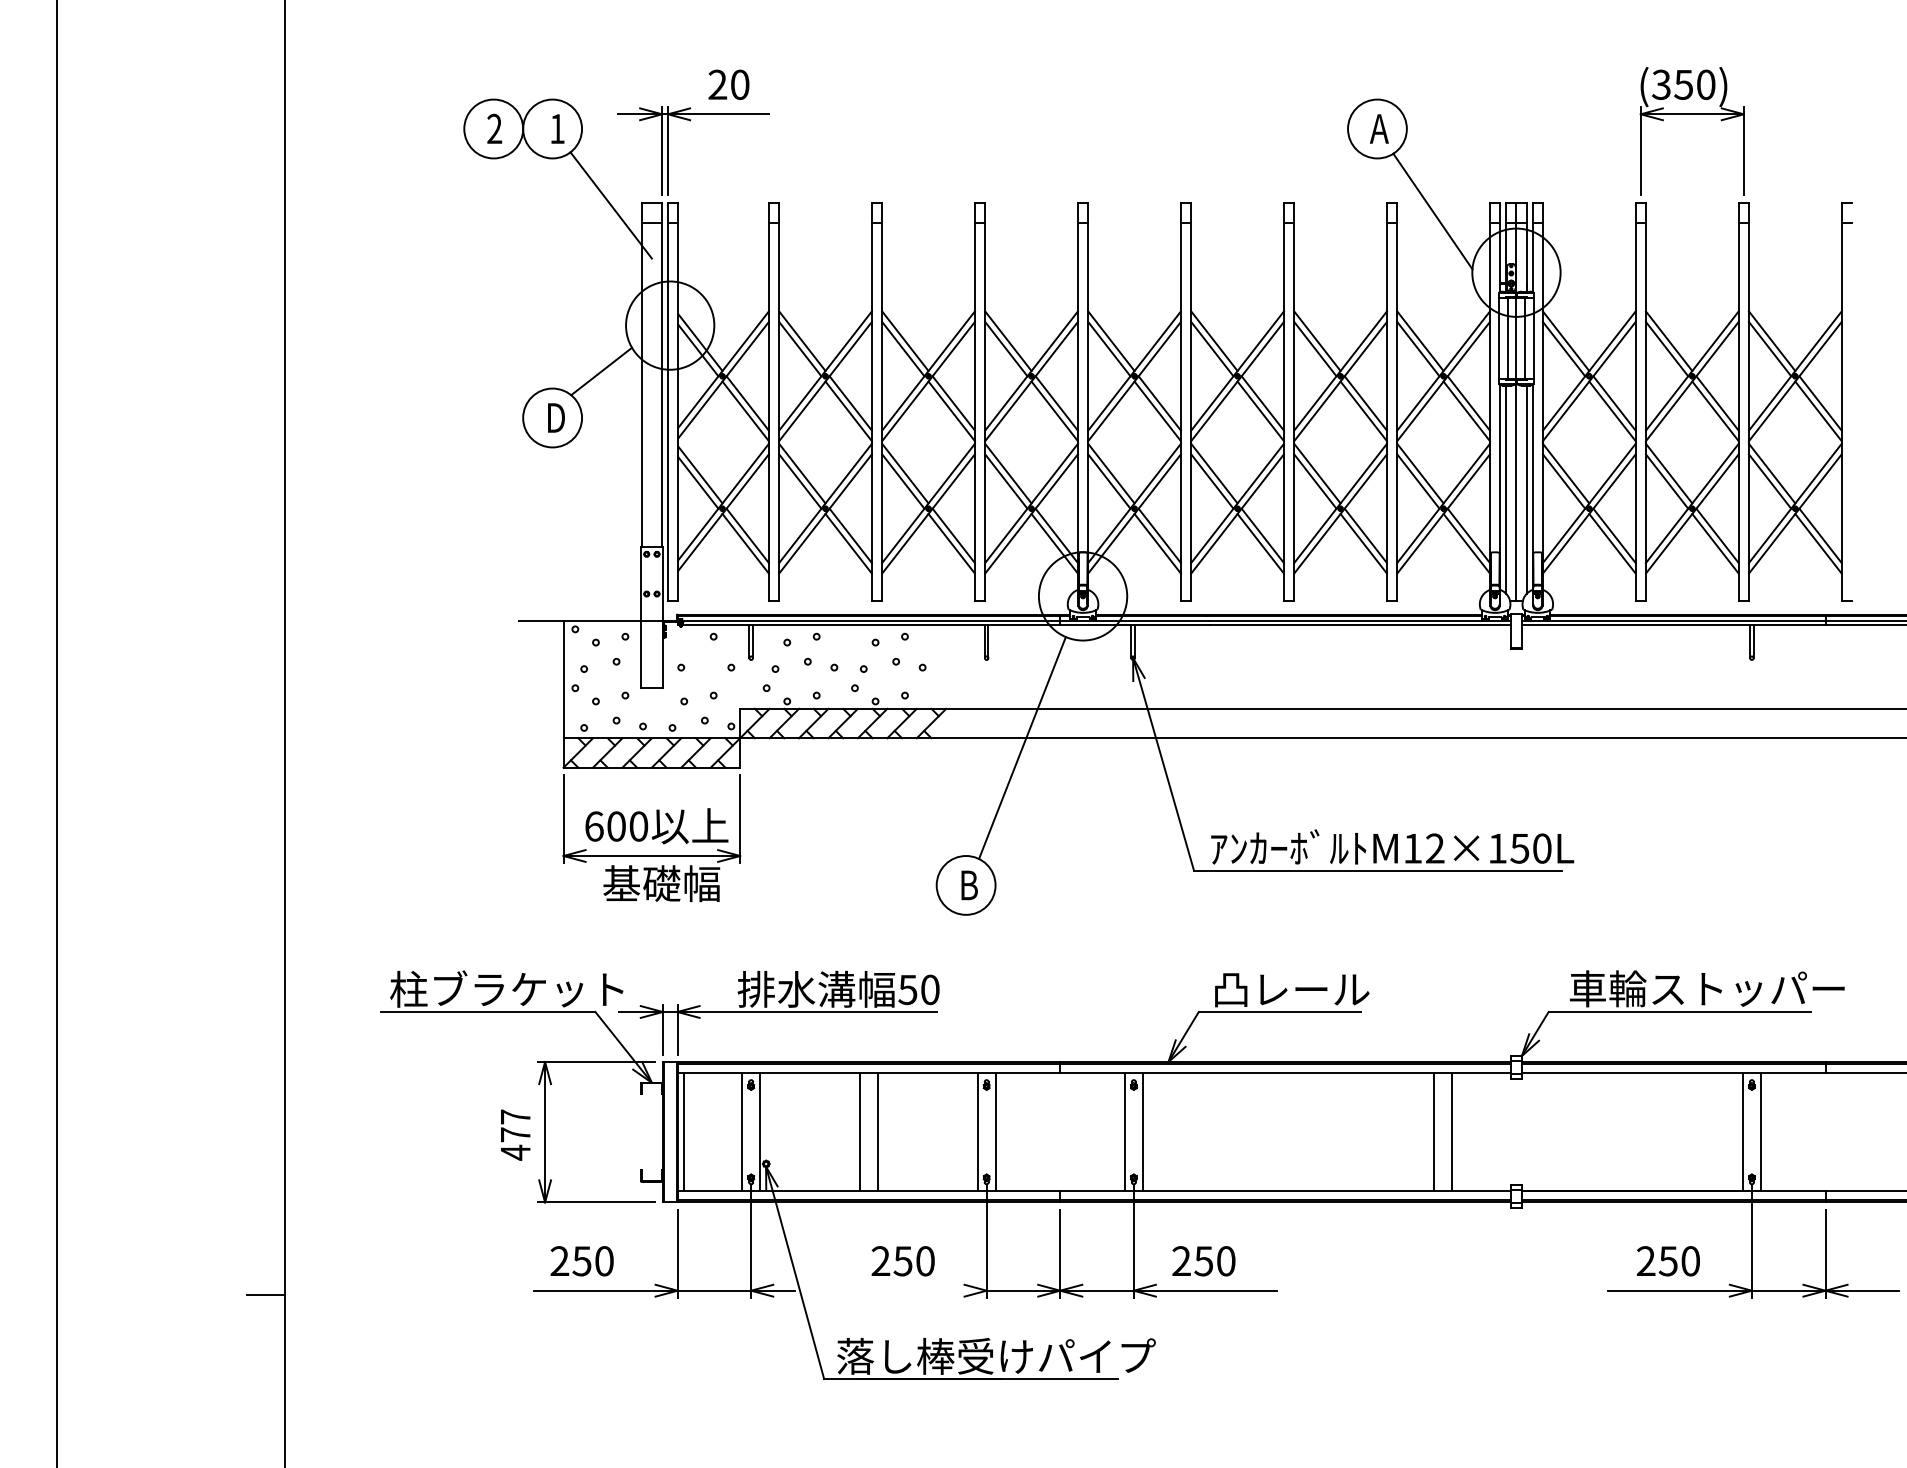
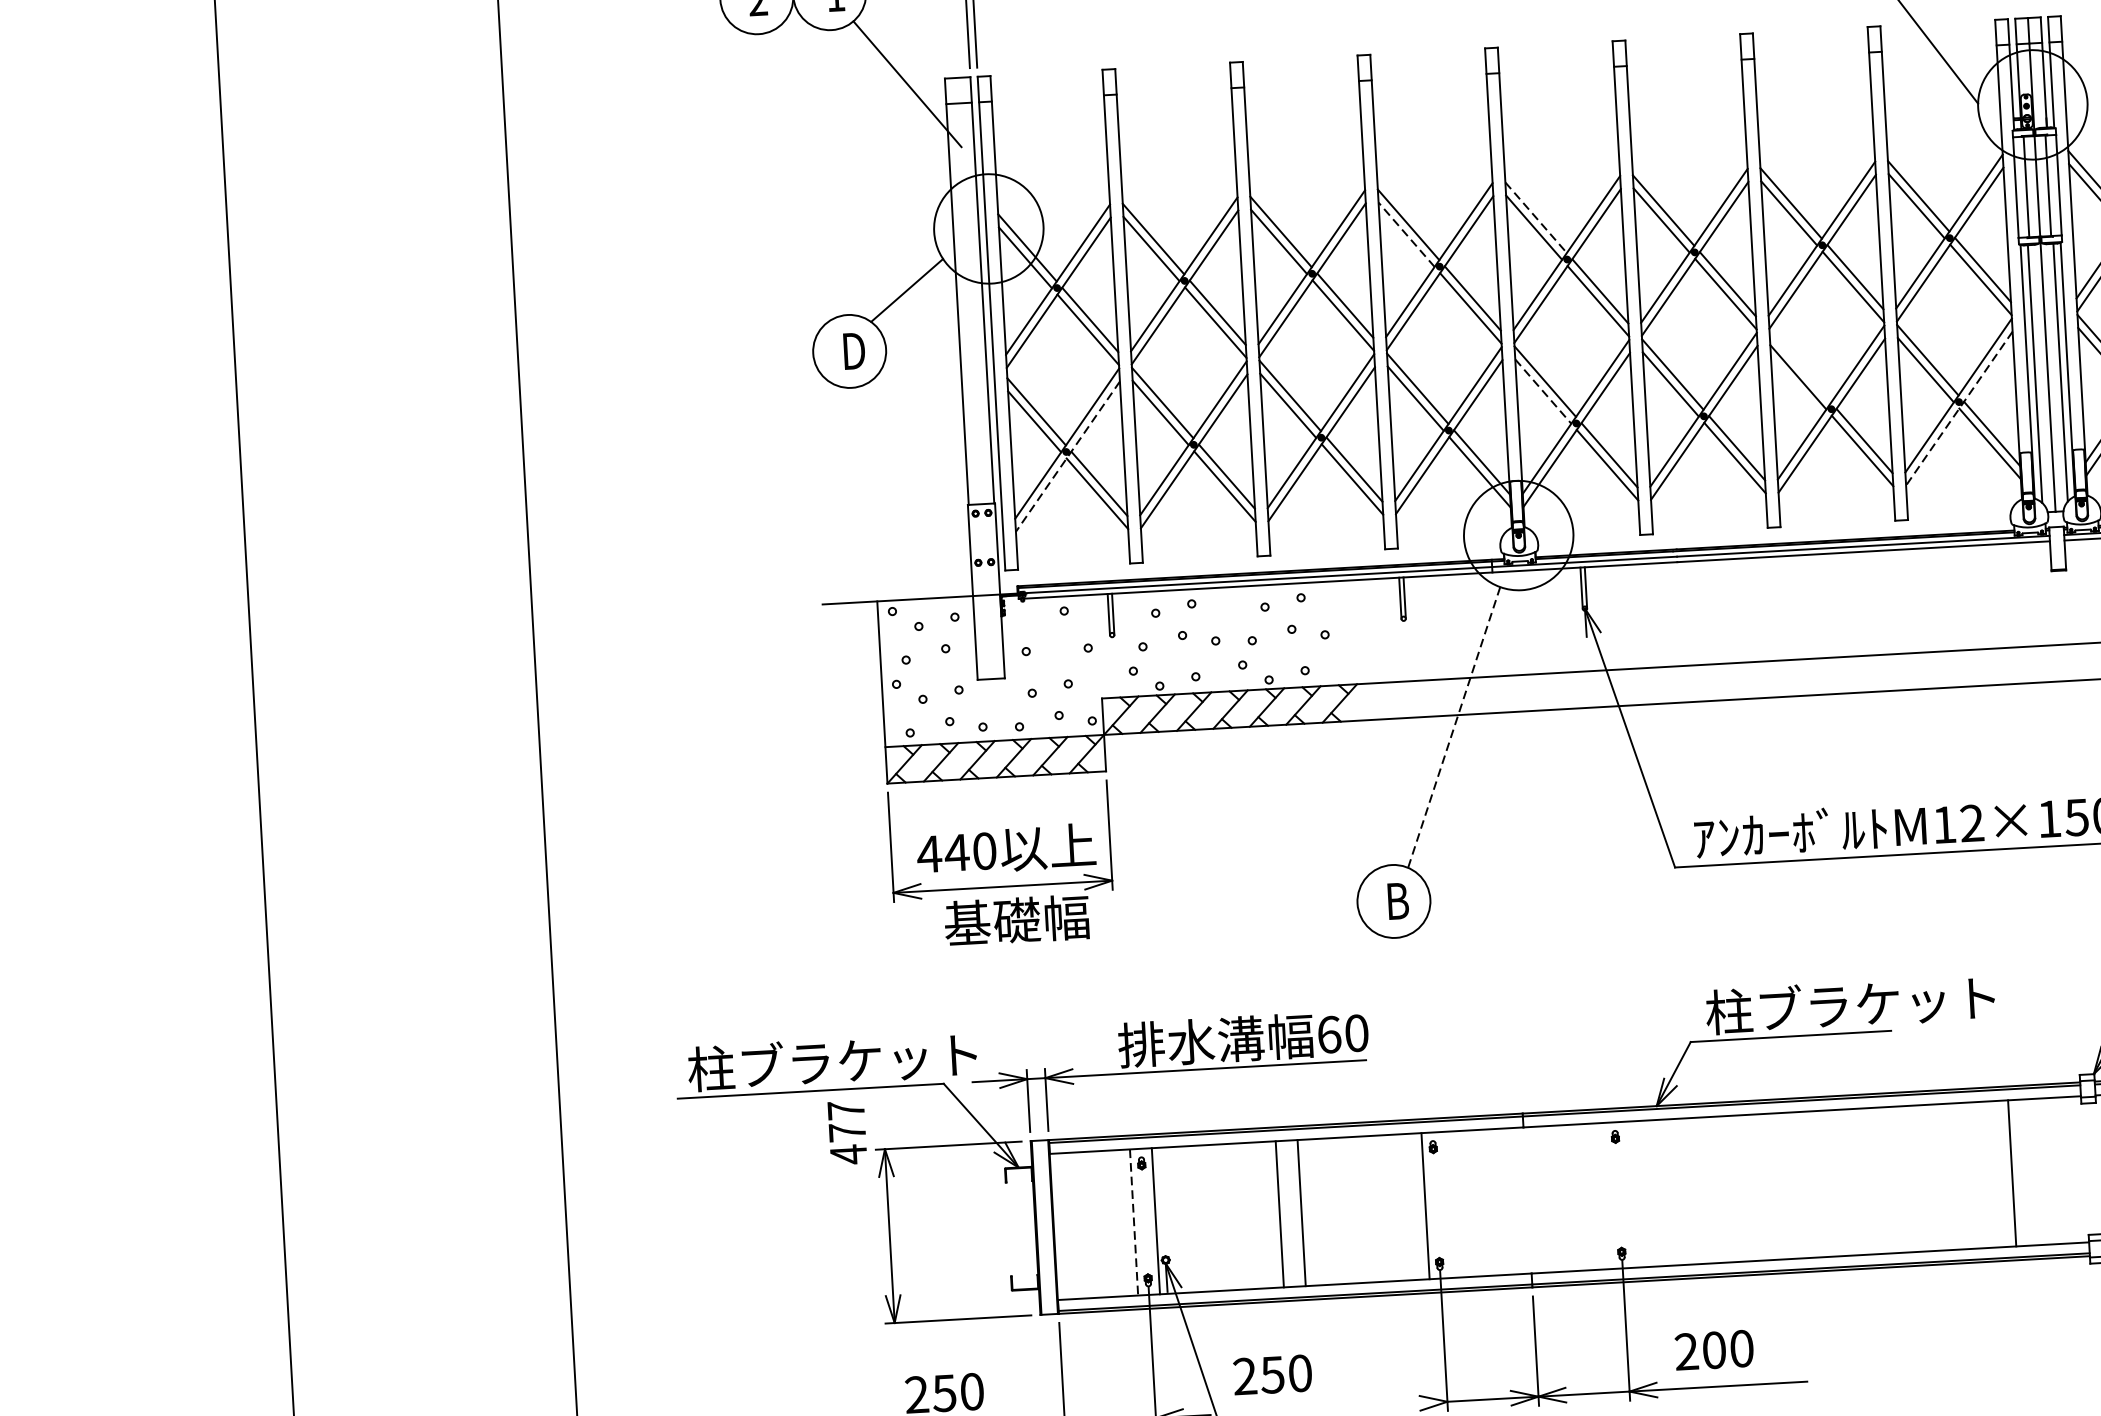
line: (1111, 341) -> (1536, 218), solid -> dashed
line: (1006, 348) -> (1406, 233), solid -> dashed
line: (1317, 473) -> (1800, 367), removed
line: (1109, 481) -> (1543, 391), solid -> dashed
line: (723, 512) -> (1067, 456), solid -> dashed
line: (1443, 514) -> (1959, 409), solid -> dashed
line: (1022, 748) -> (1454, 728), solid -> dashed
text: (605, 826) -> (943, 853), 600 -> 440
text: (1328, 988) -> (1849, 1003), 凸レール -> 柱ブラケット
text: (907, 989) -> (1328, 1034), 50 -> 60
line: (684, 1132) -> (1062, 1226), removed
line: (742, 1132) -> (1134, 1222), solid -> dashed
line: (995, 1132) -> (1447, 1205), removed
line: (1125, 1132) -> (1608, 1196), removed
line: (1142, 1132) -> (1629, 1195), removed
line: (1434, 1132) -> (1990, 1174), removed
text: (515, 1134) -> (847, 1132), moved
text: (902, 1261) -> (1271, 1375), moved
text: (1203, 1261) -> (1713, 1350), 250 -> 200

